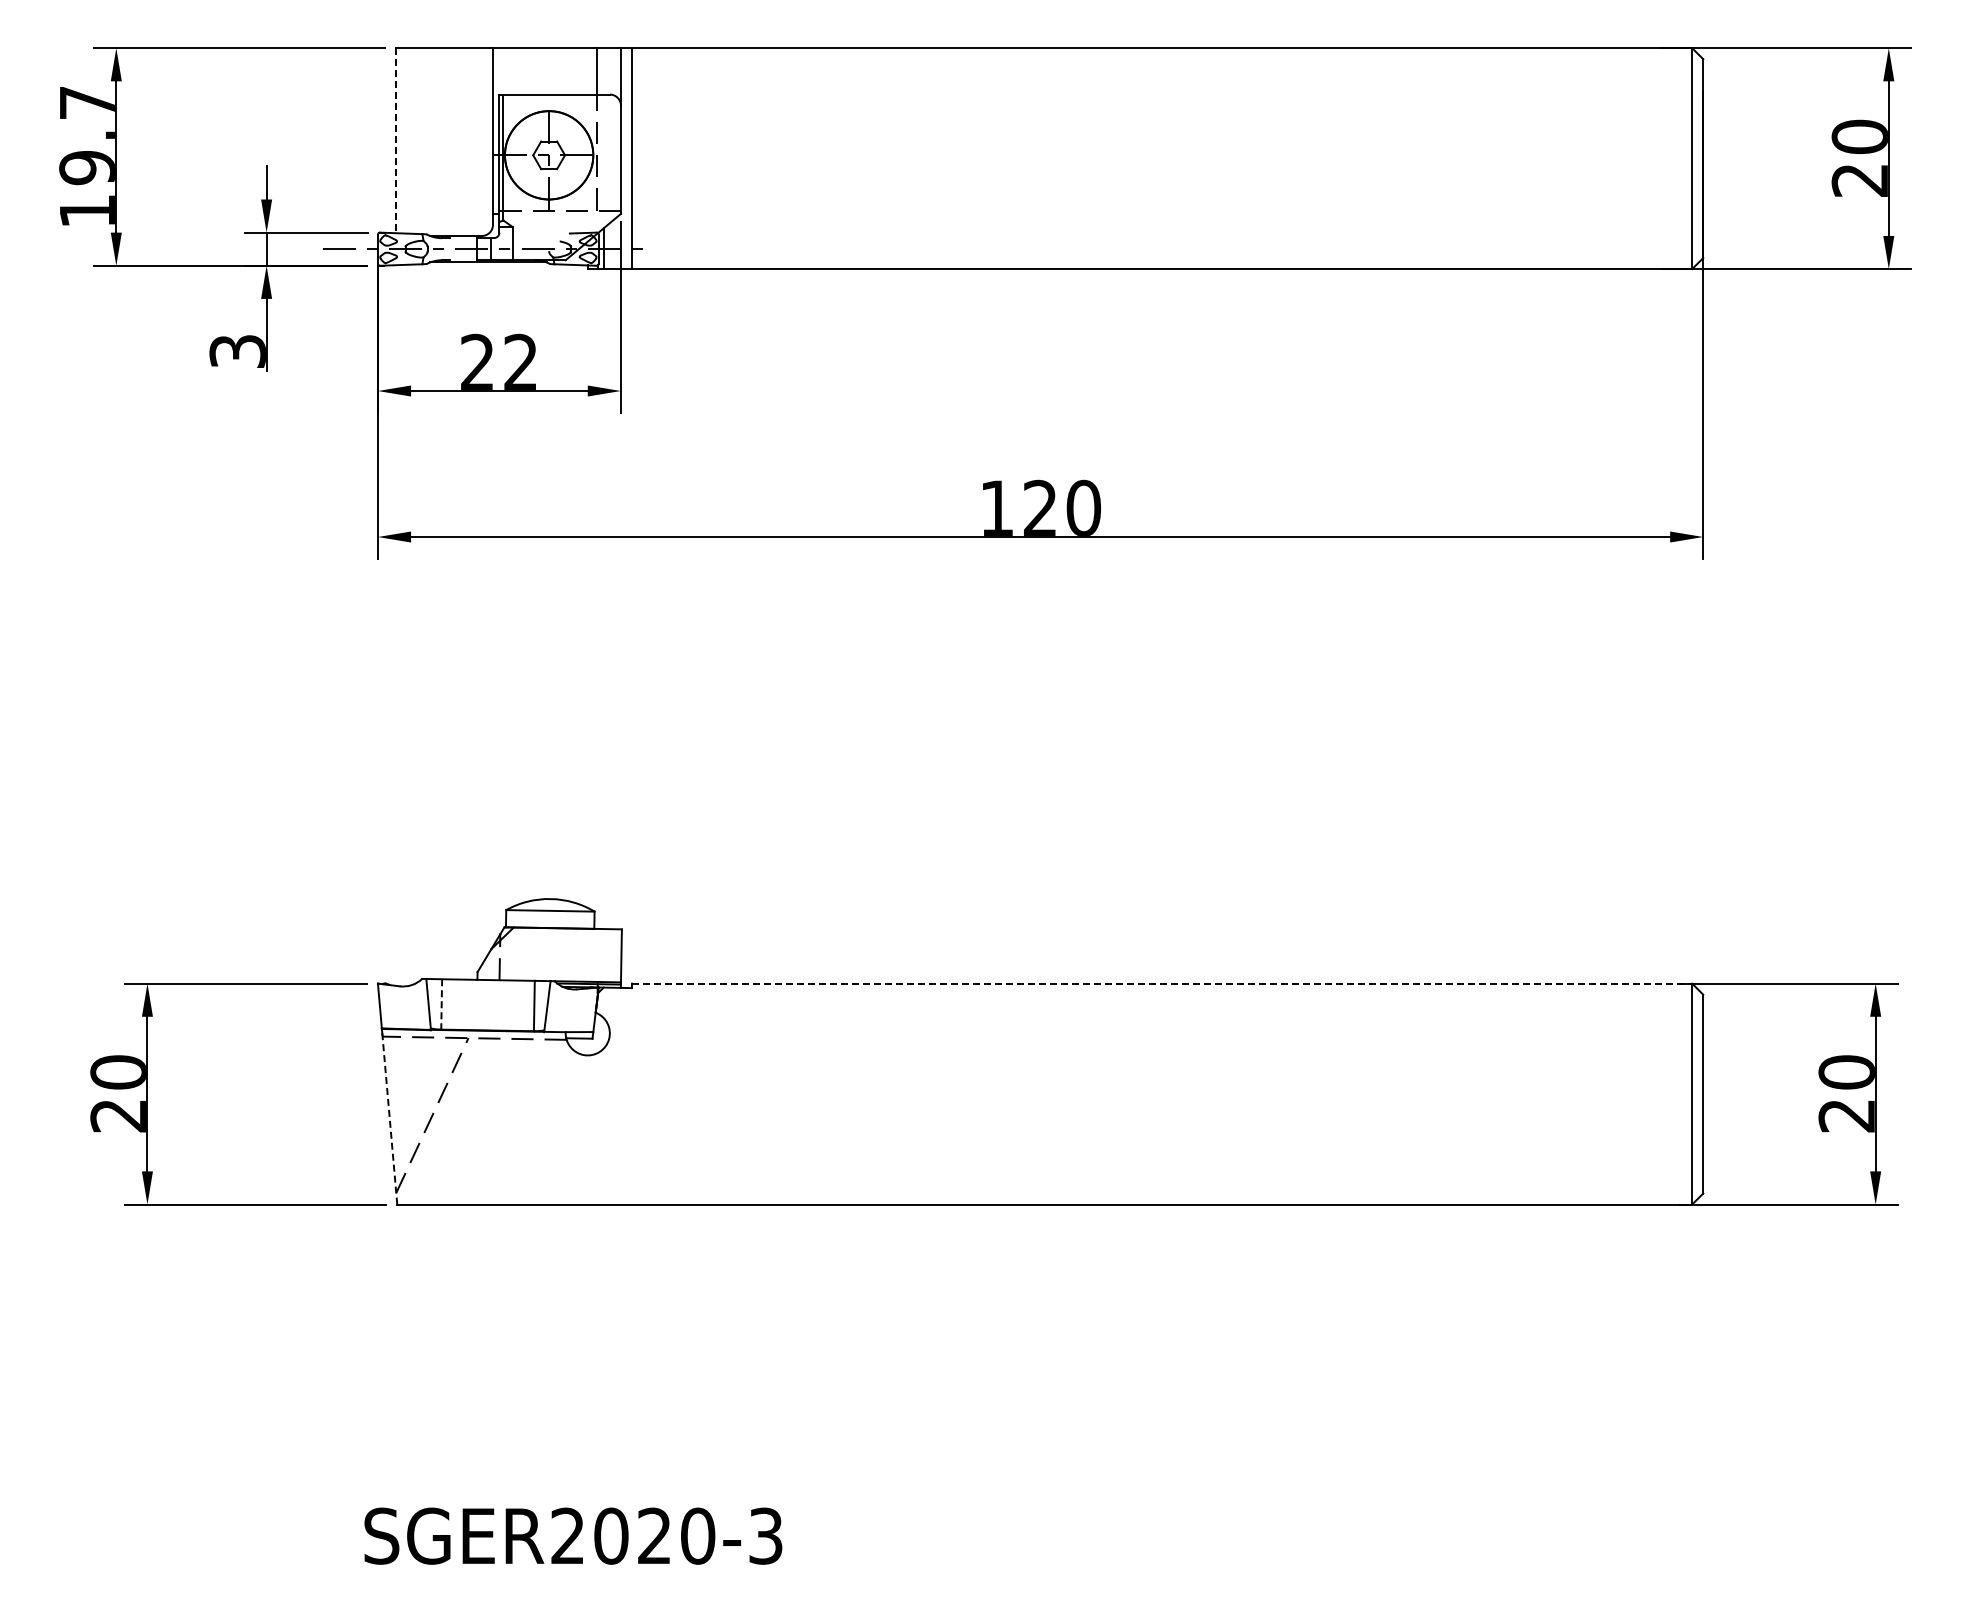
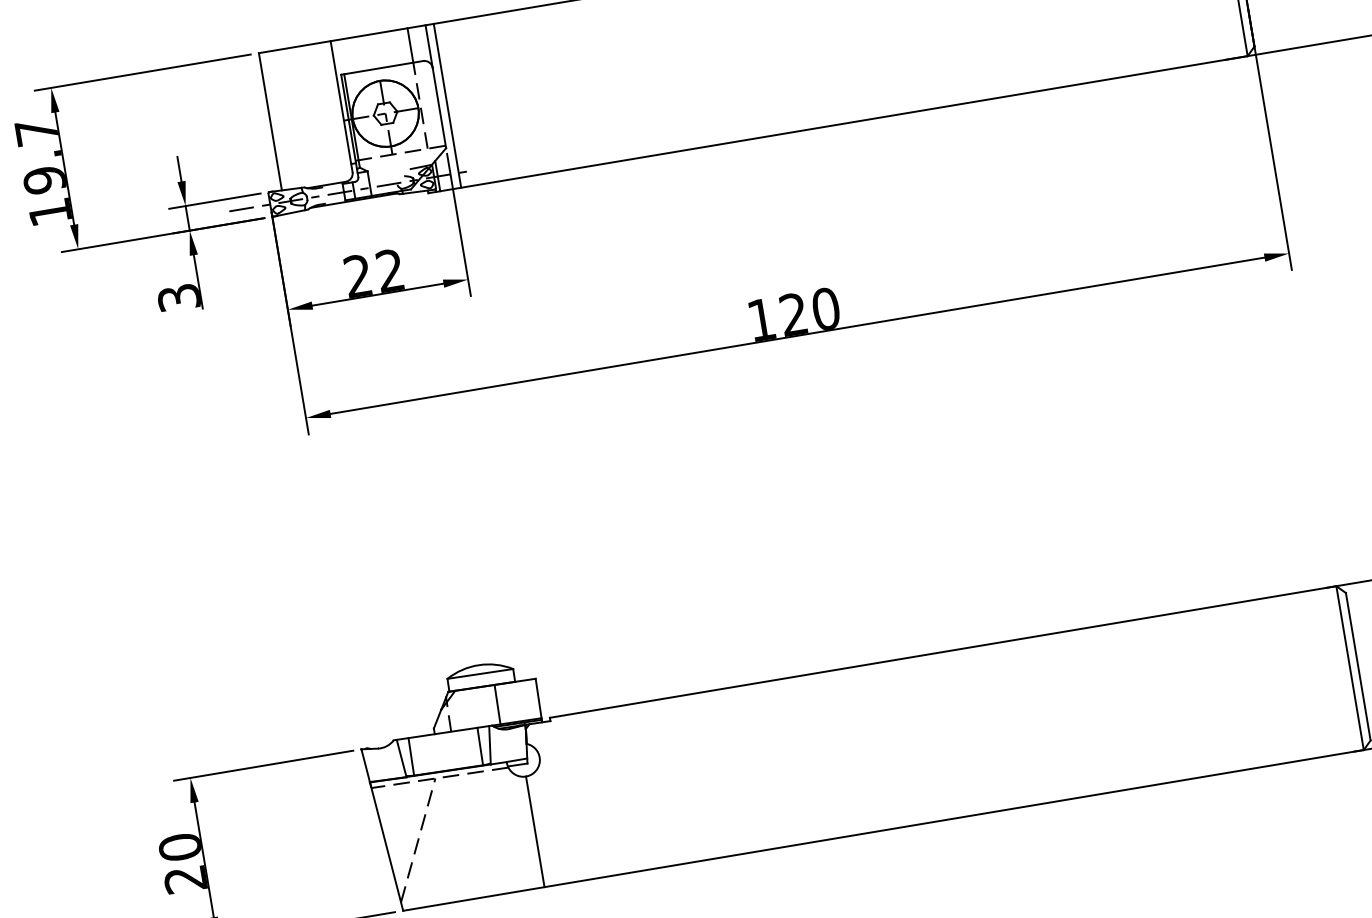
line: (396, 140) -> (270, 121), dashed -> solid
line: (565, 954) -> (496, 704), added
line: (1162, 983) -> (943, 651), dashed -> solid
line: (441, 1004) -> (411, 756), dashed -> solid
line: (389, 1116) -> (386, 846), dashed -> solid
line: (587, 1129) -> (535, 831), added

